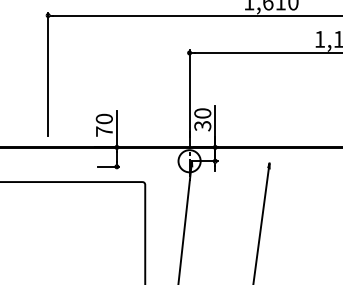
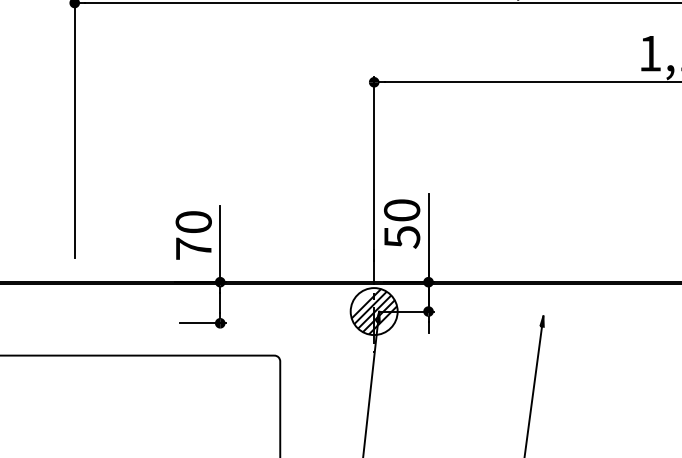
text: (202, 125) -> (401, 235), 30 -> 50
hatch: (189, 161) -> (373, 312), added

